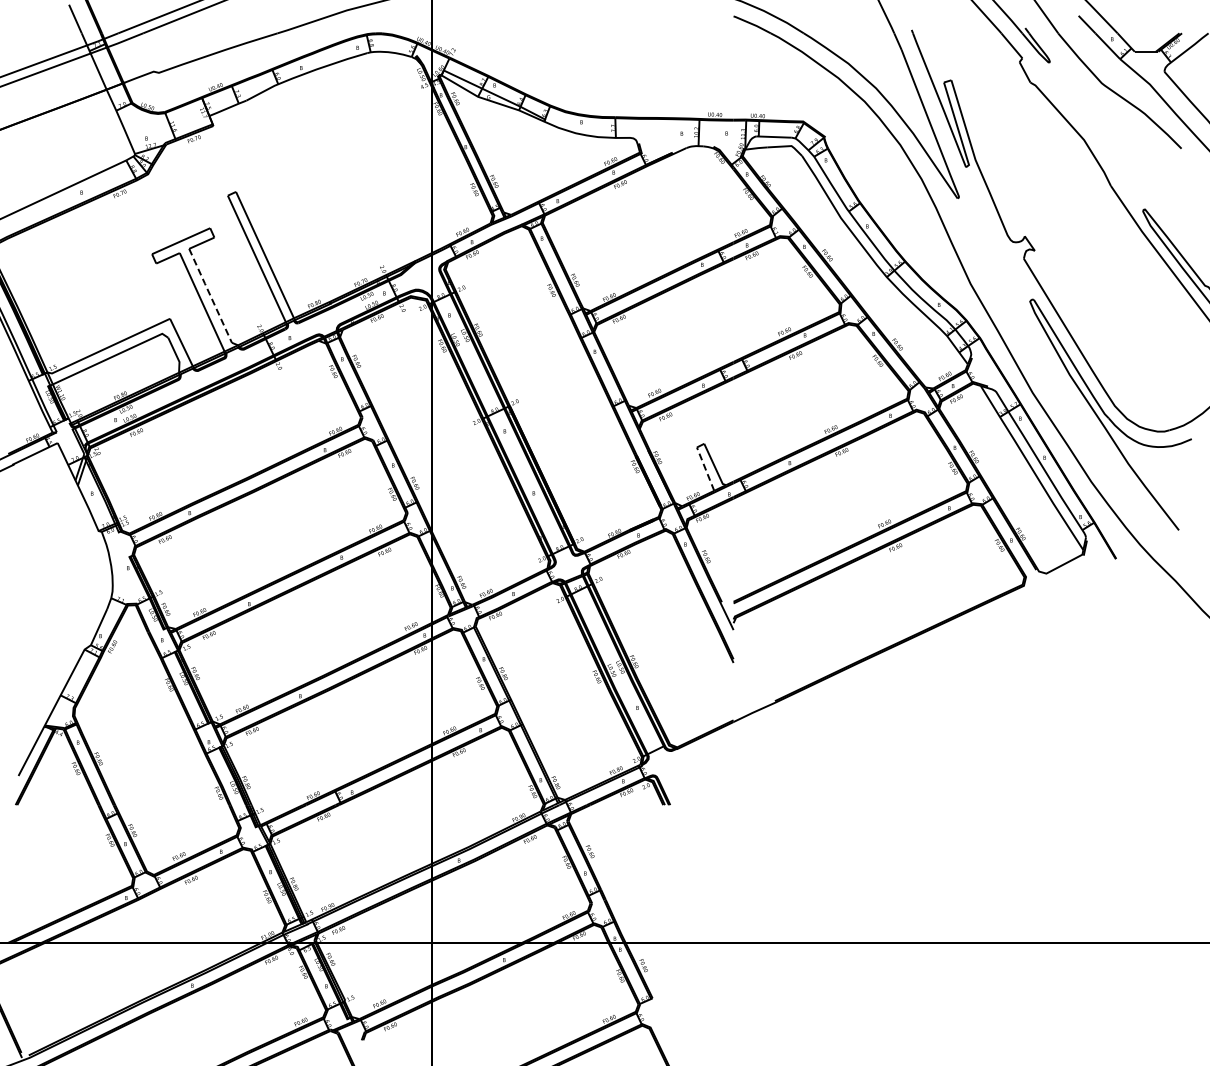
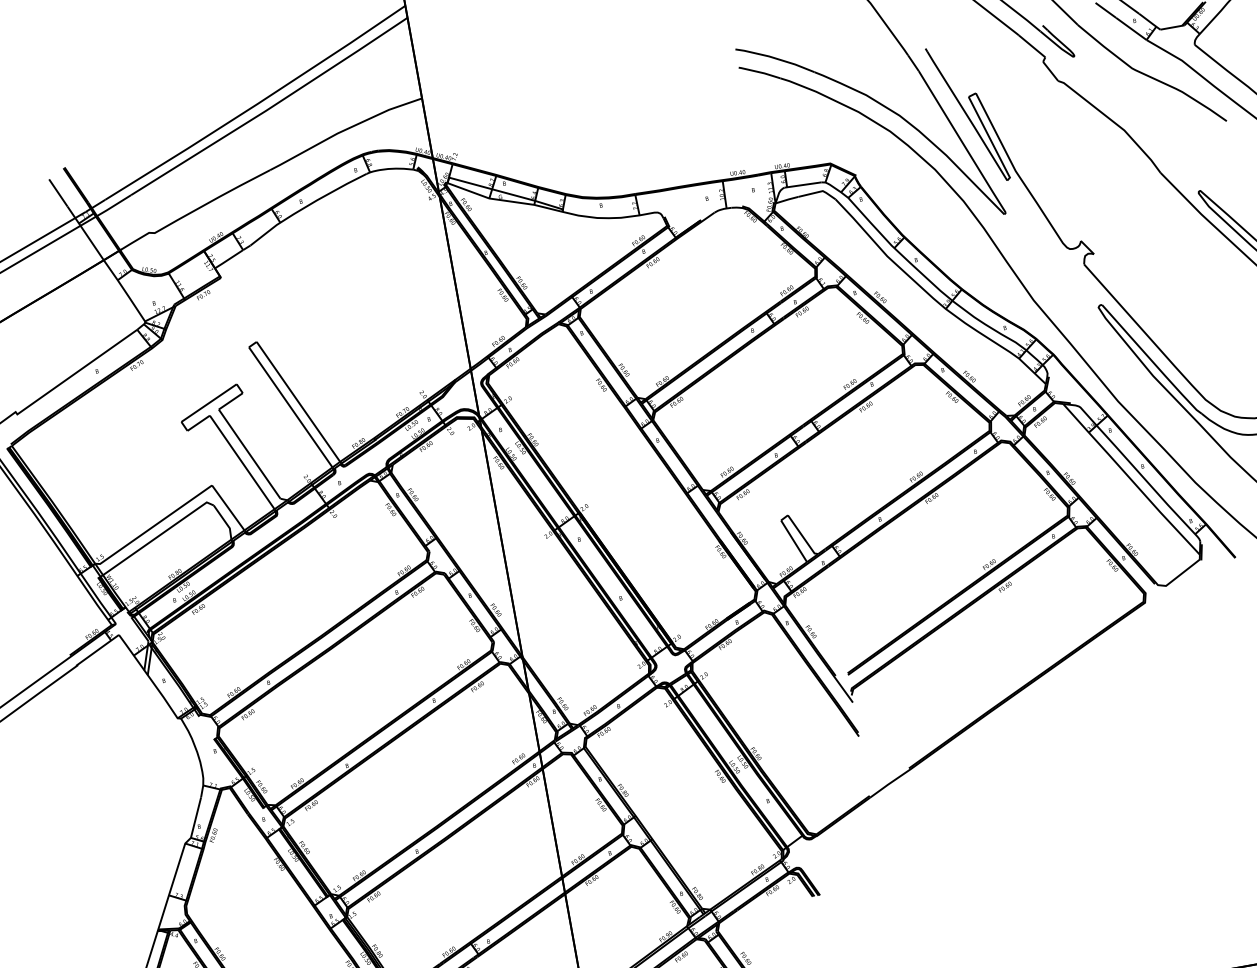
line: (210, 295) -> (249, 453), dashed -> solid
line: (705, 468) -> (793, 540), dashed -> solid

